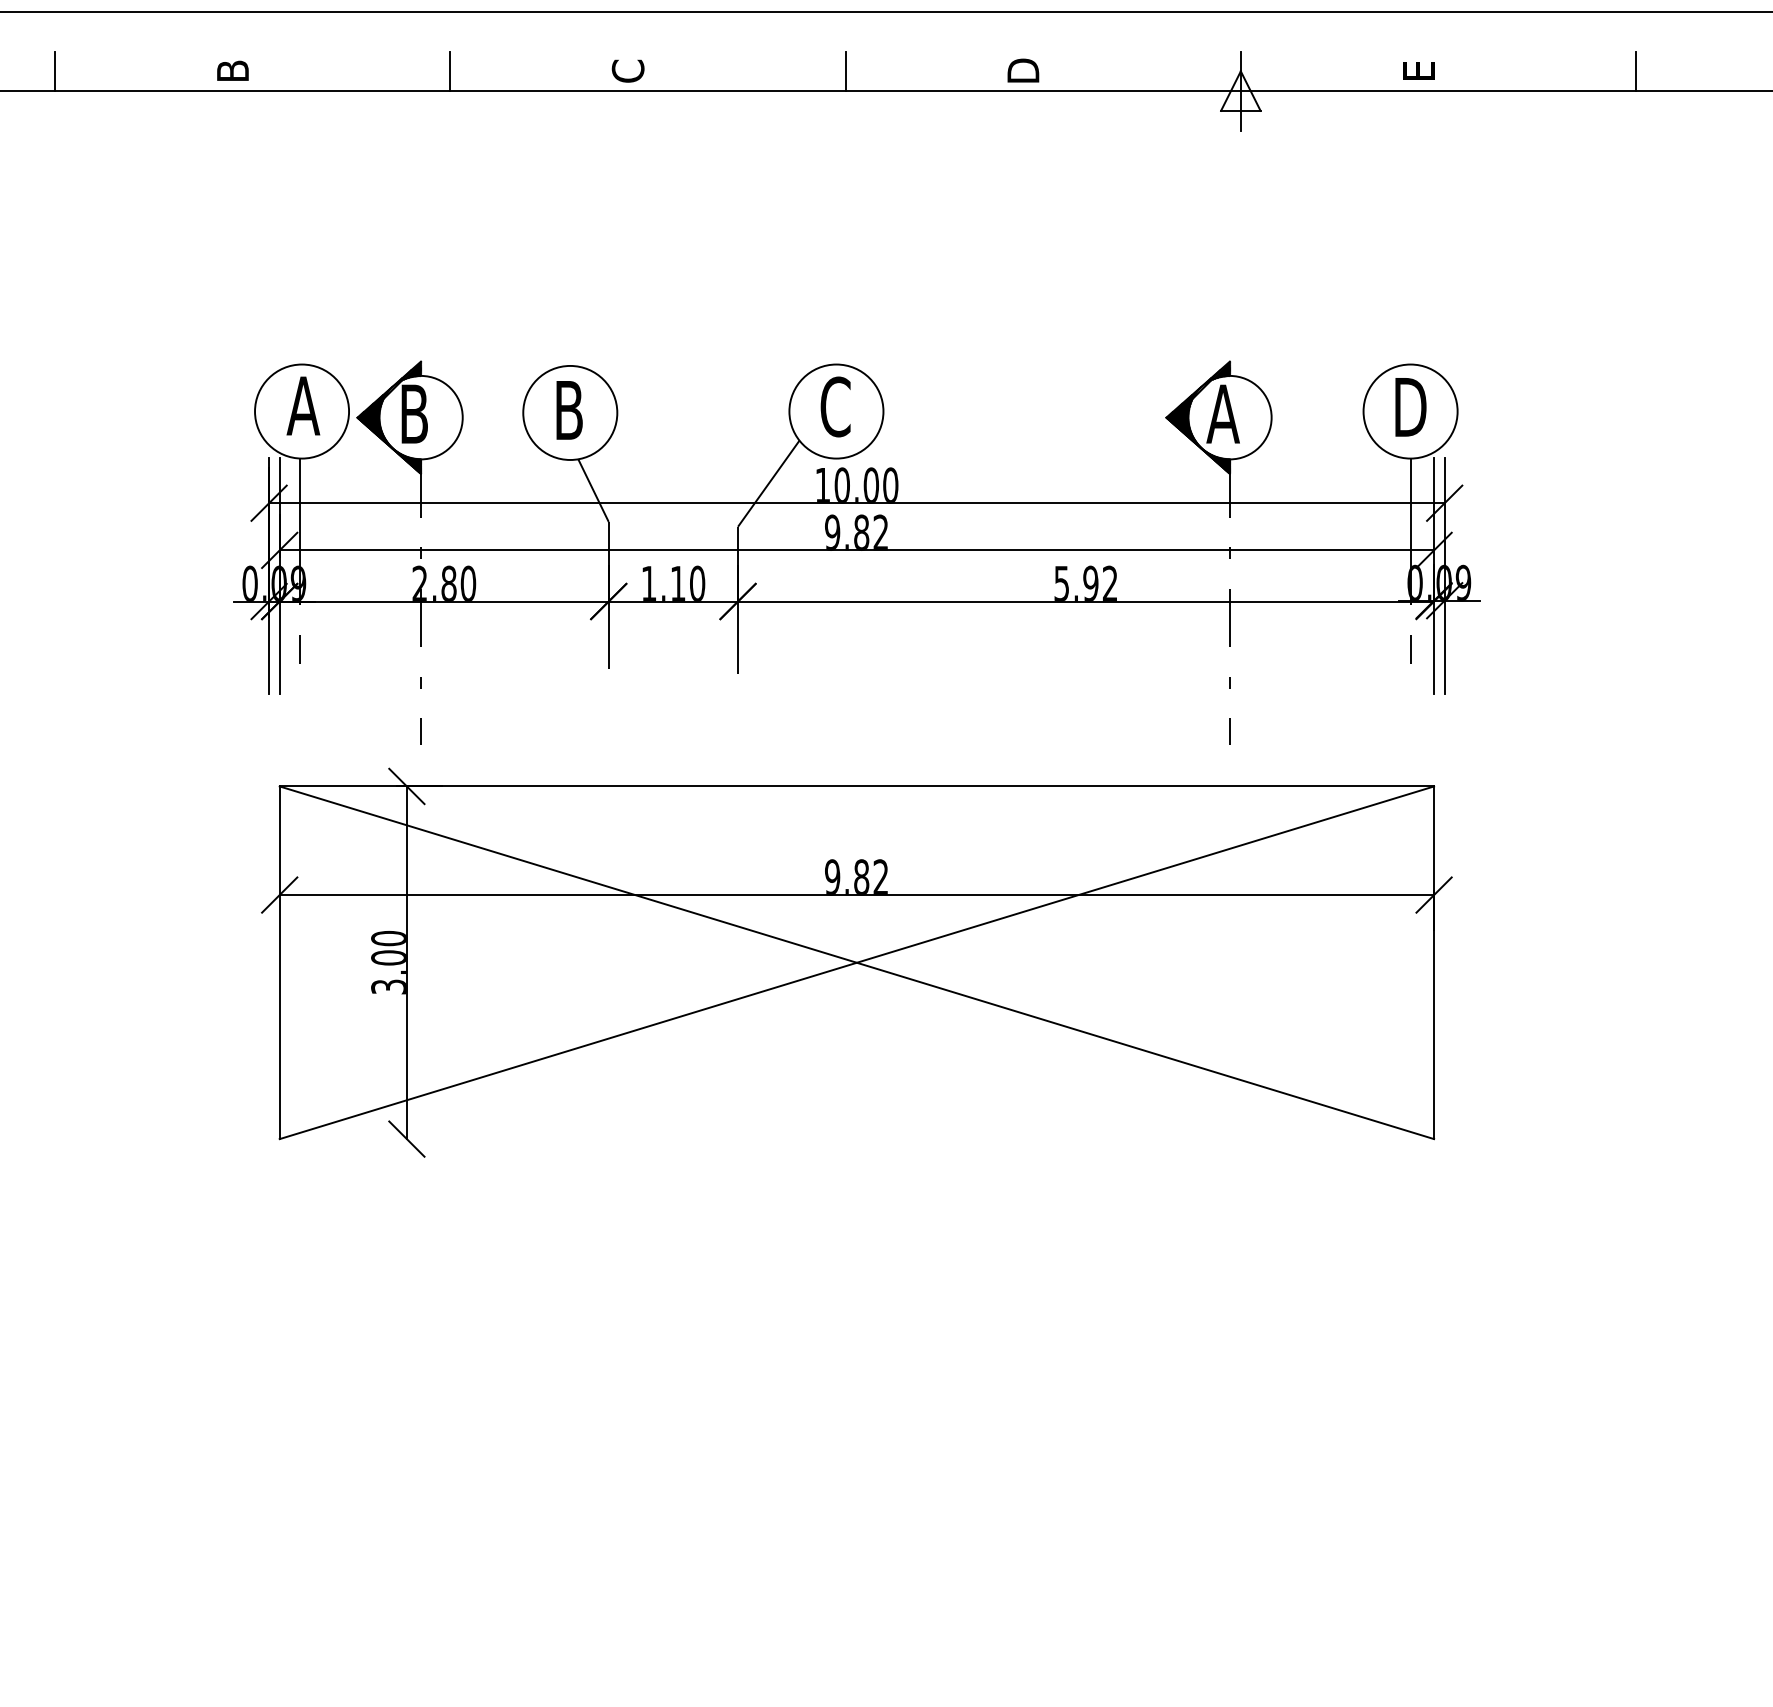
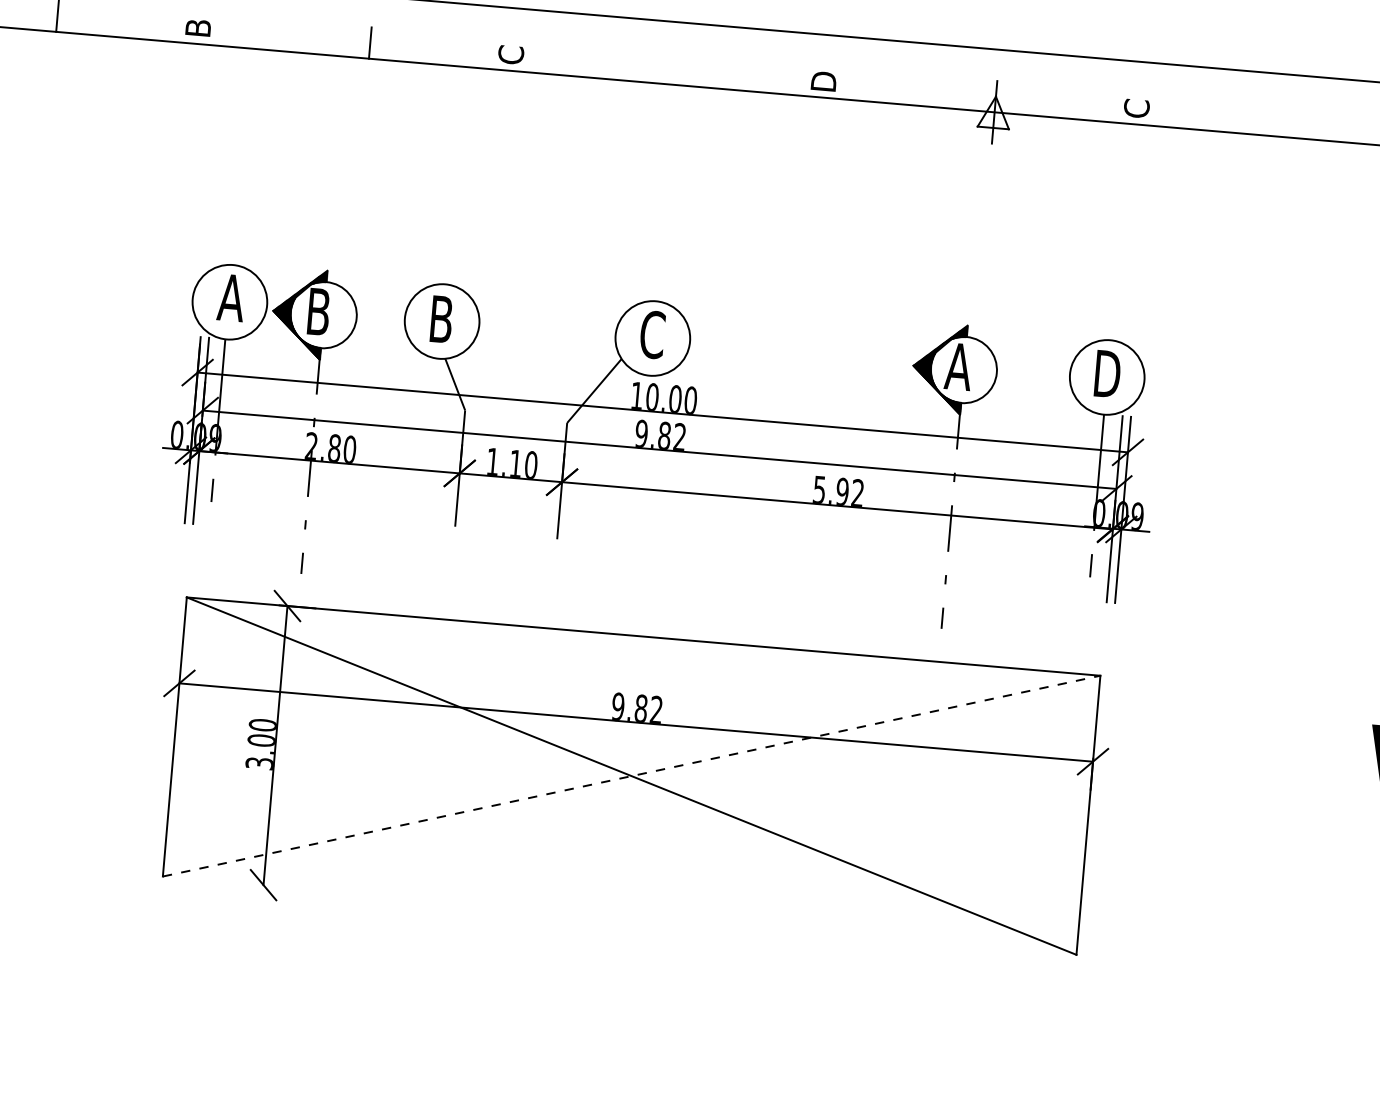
text: (1418, 70) -> (1136, 108), E -> C
line: (845, 71) -> (683, 70), removed
line: (1636, 71) -> (1309, 123), removed
line: (856, 962) -> (631, 775), solid -> dashed

